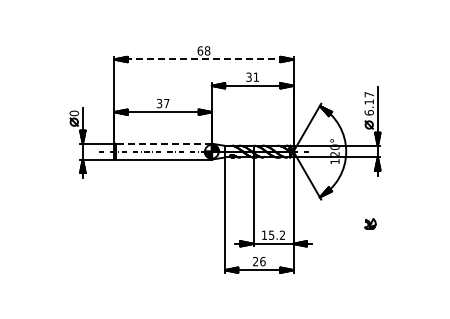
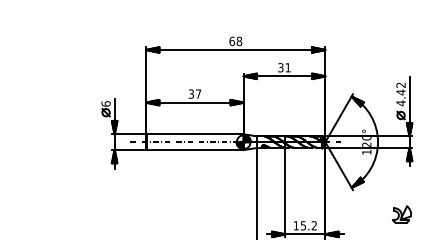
line: (204, 59) -> (236, 50), dashed -> solid
text: (368, 103) -> (400, 94), 6.17 -> 4.42
text: (73, 113) -> (105, 104), 0 -> 6
line: (163, 143) -> (195, 134), dashed -> solid
part: (370, 223) -> (402, 214), size x1.67

